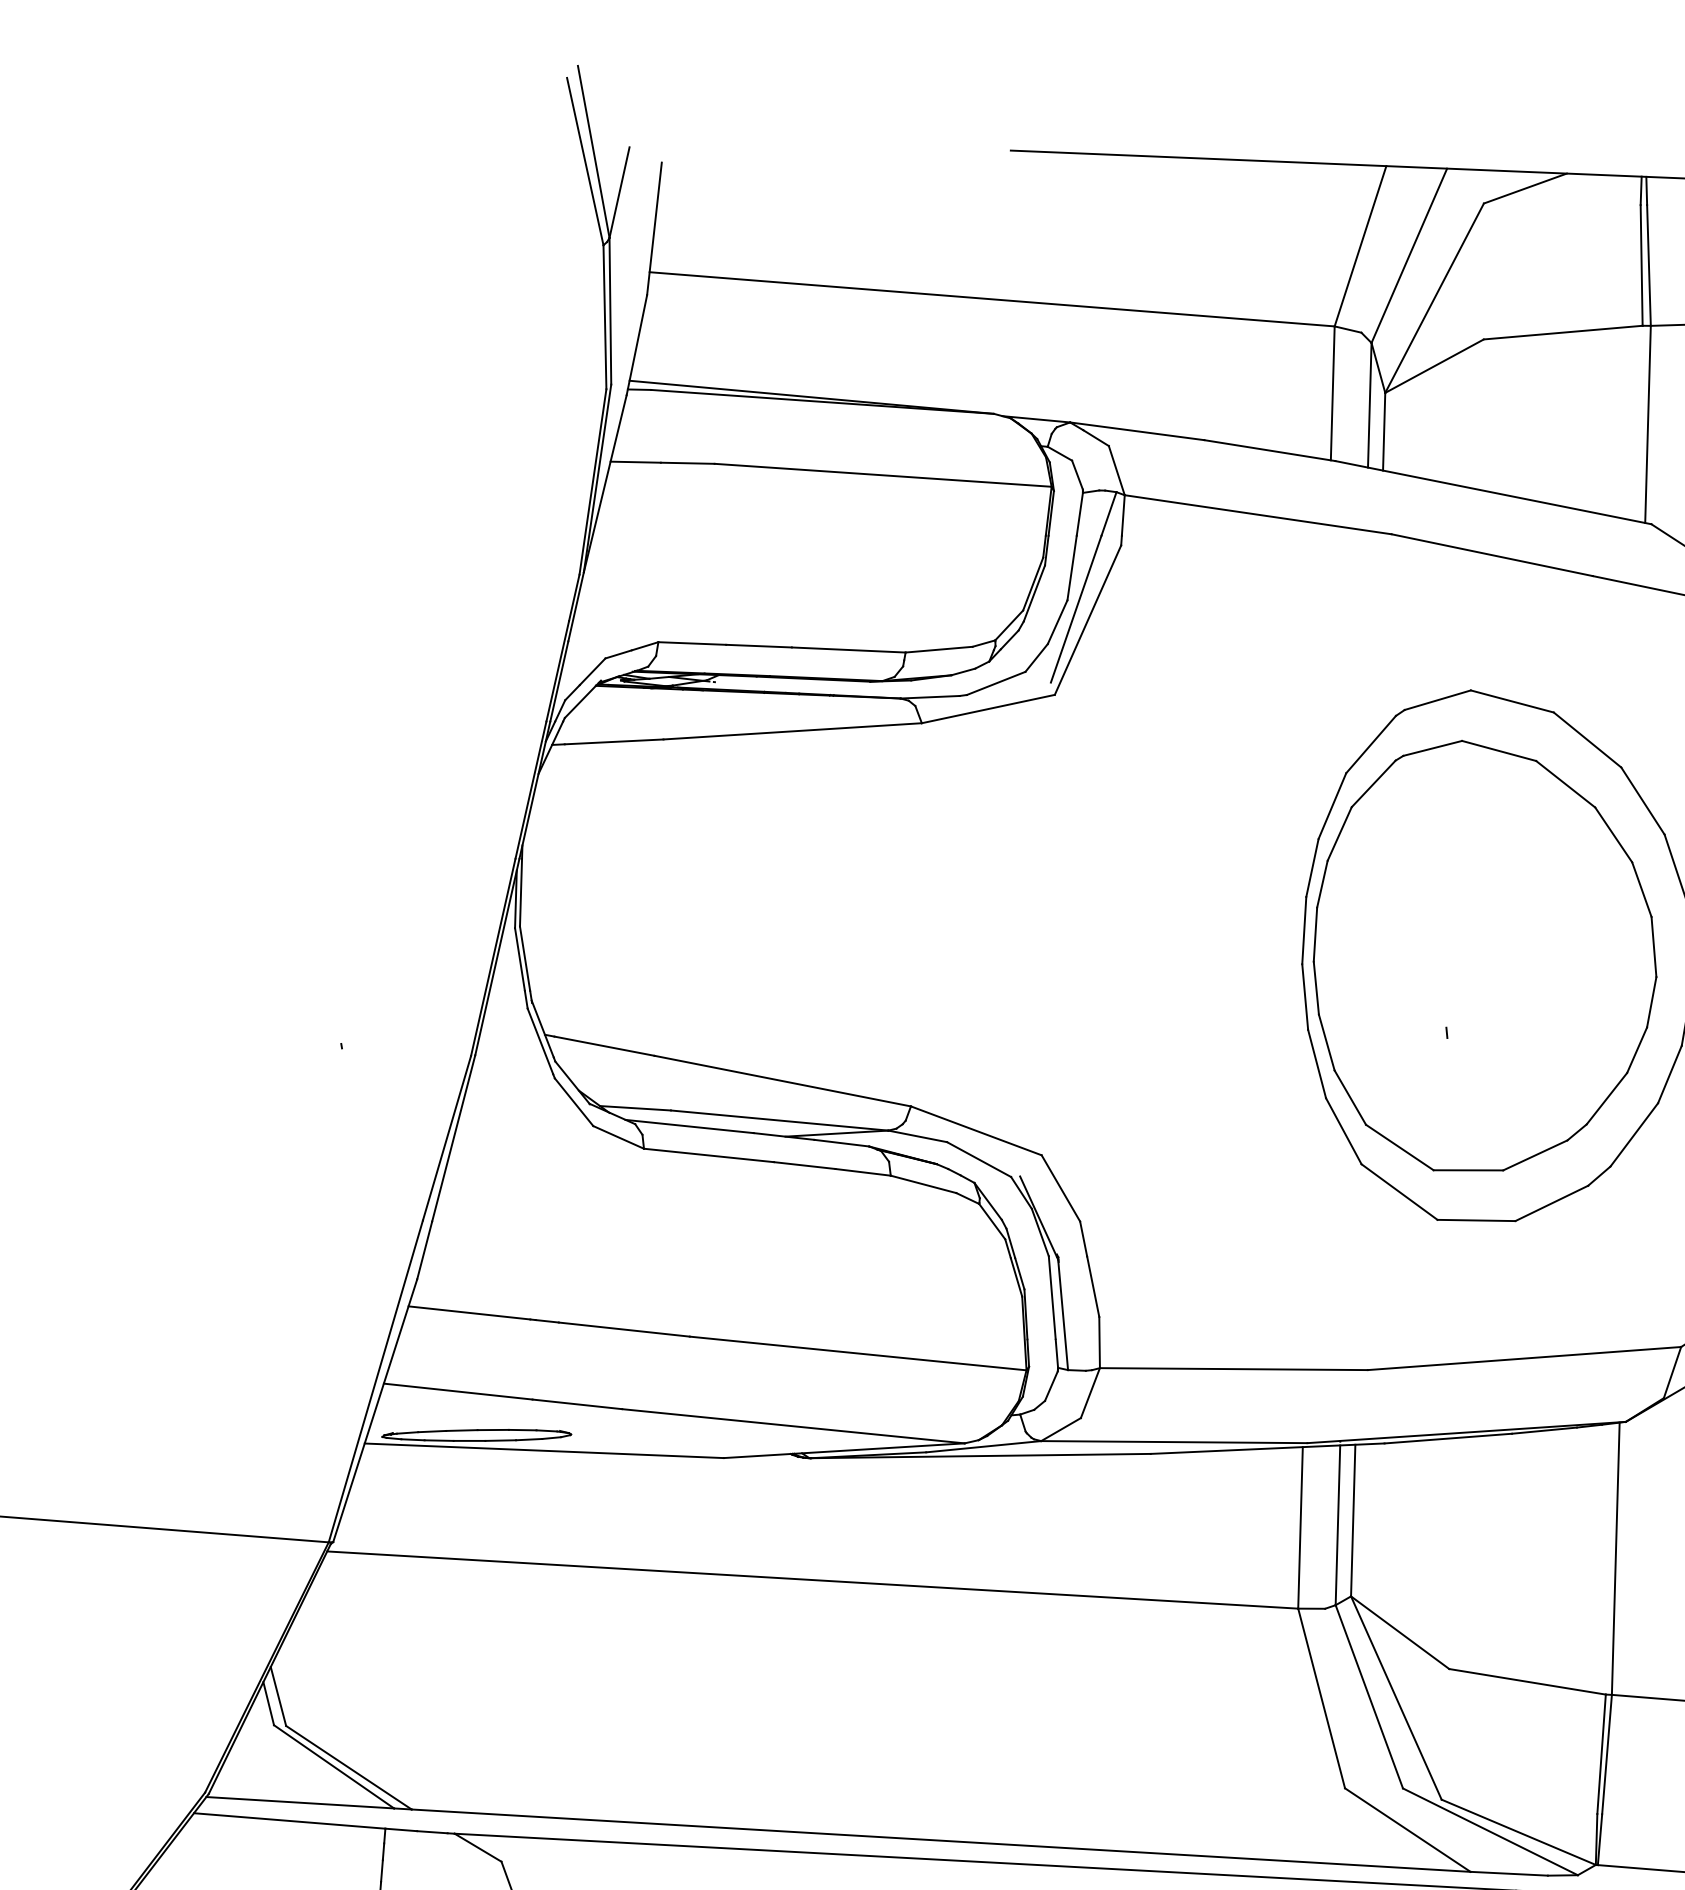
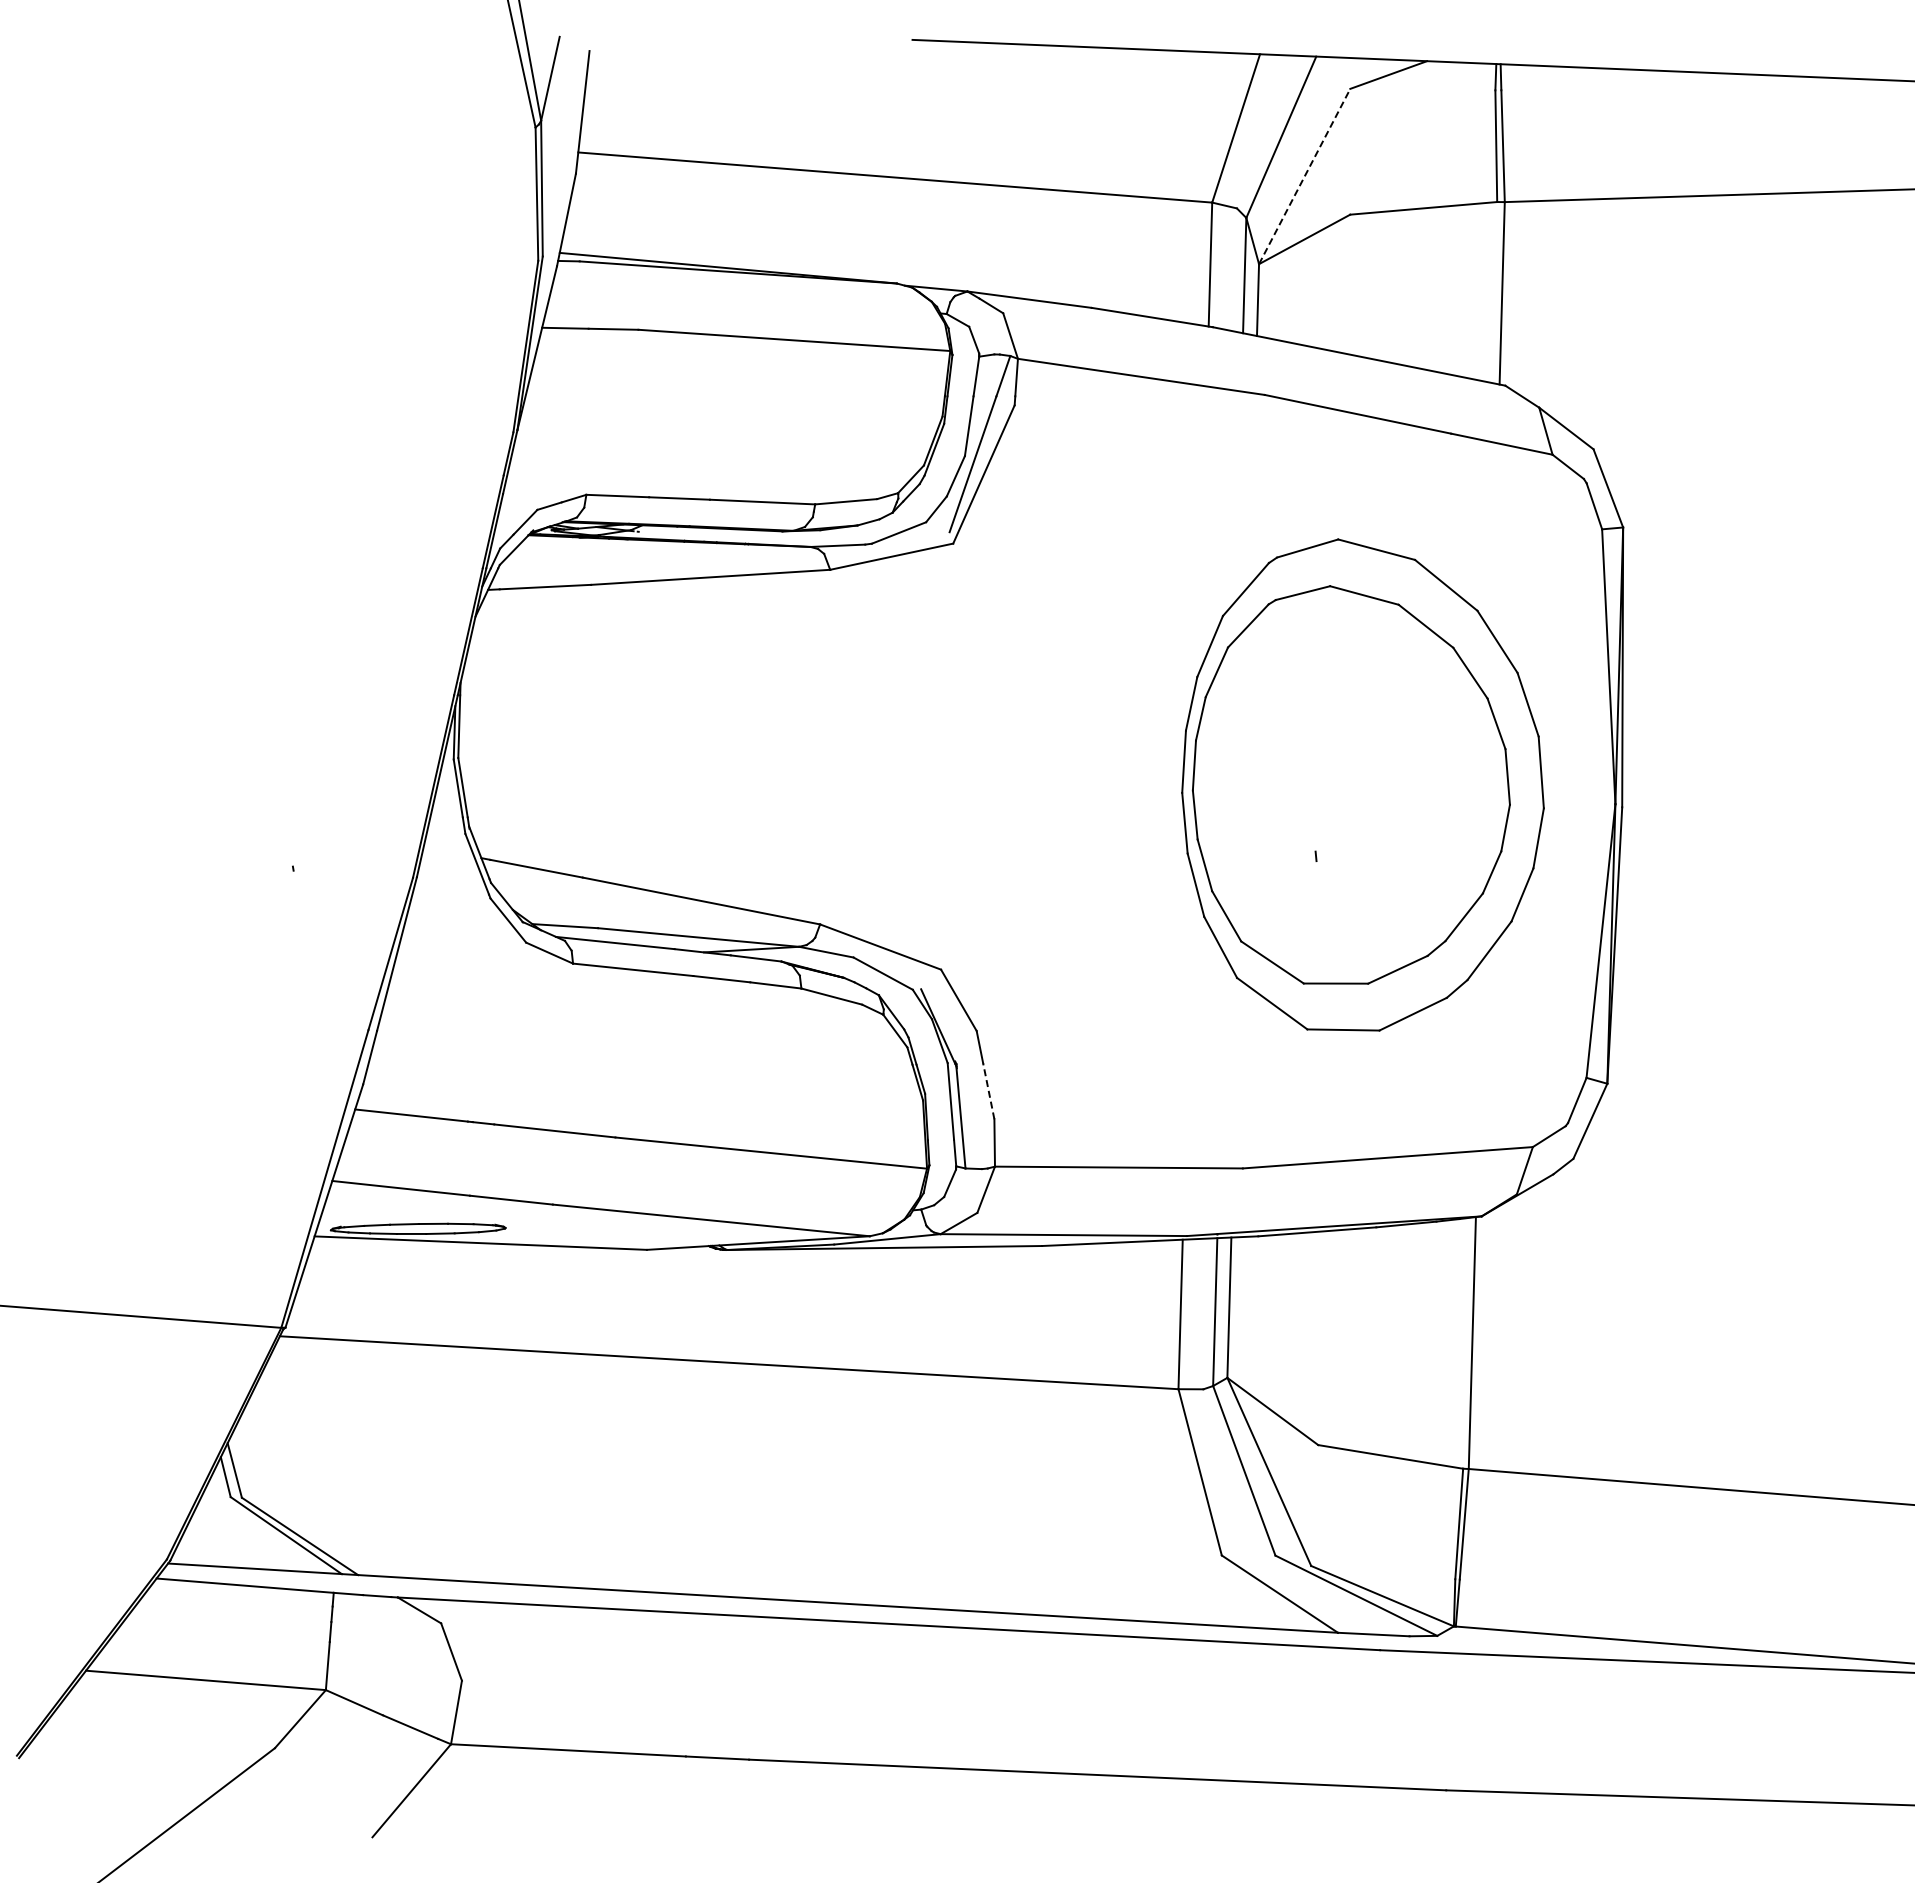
line: (1434, 298) -> (1304, 176), solid -> dashed
line: (1092, 1286) -> (988, 1091), solid -> dashed

